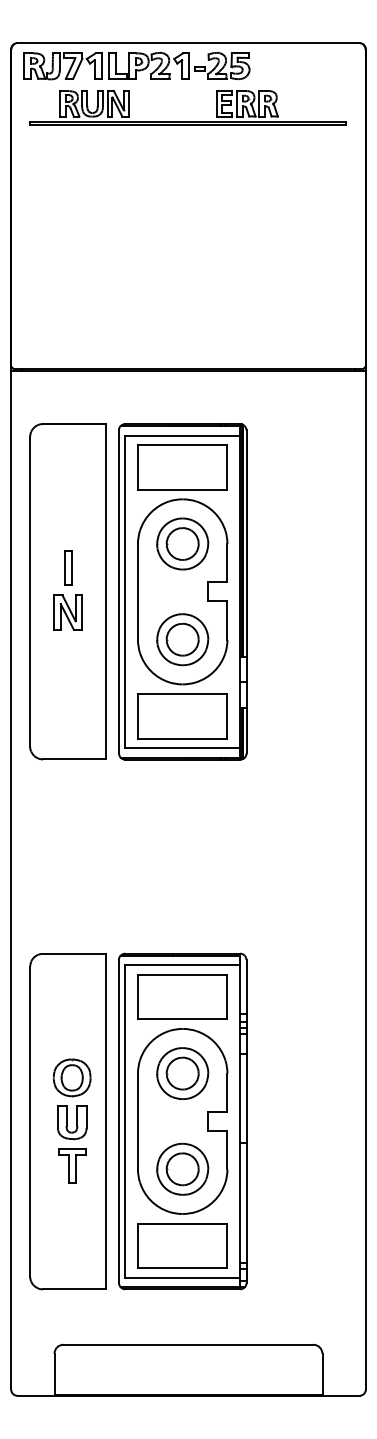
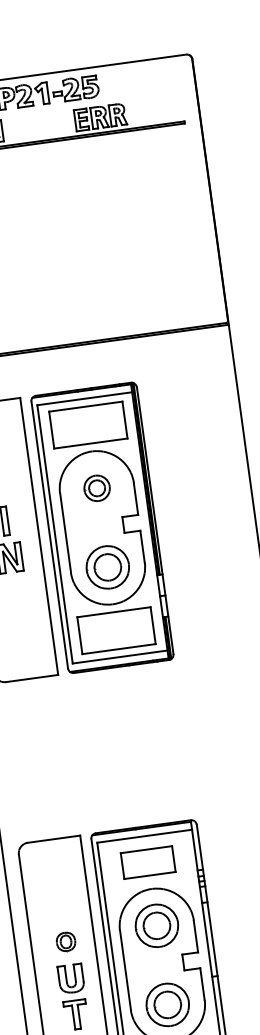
part: (182, 543) -> (96, 487), size x0.6
part: (182, 996) -> (148, 862), size x0.7
part: (71, 1077) -> (65, 941), size x0.6

